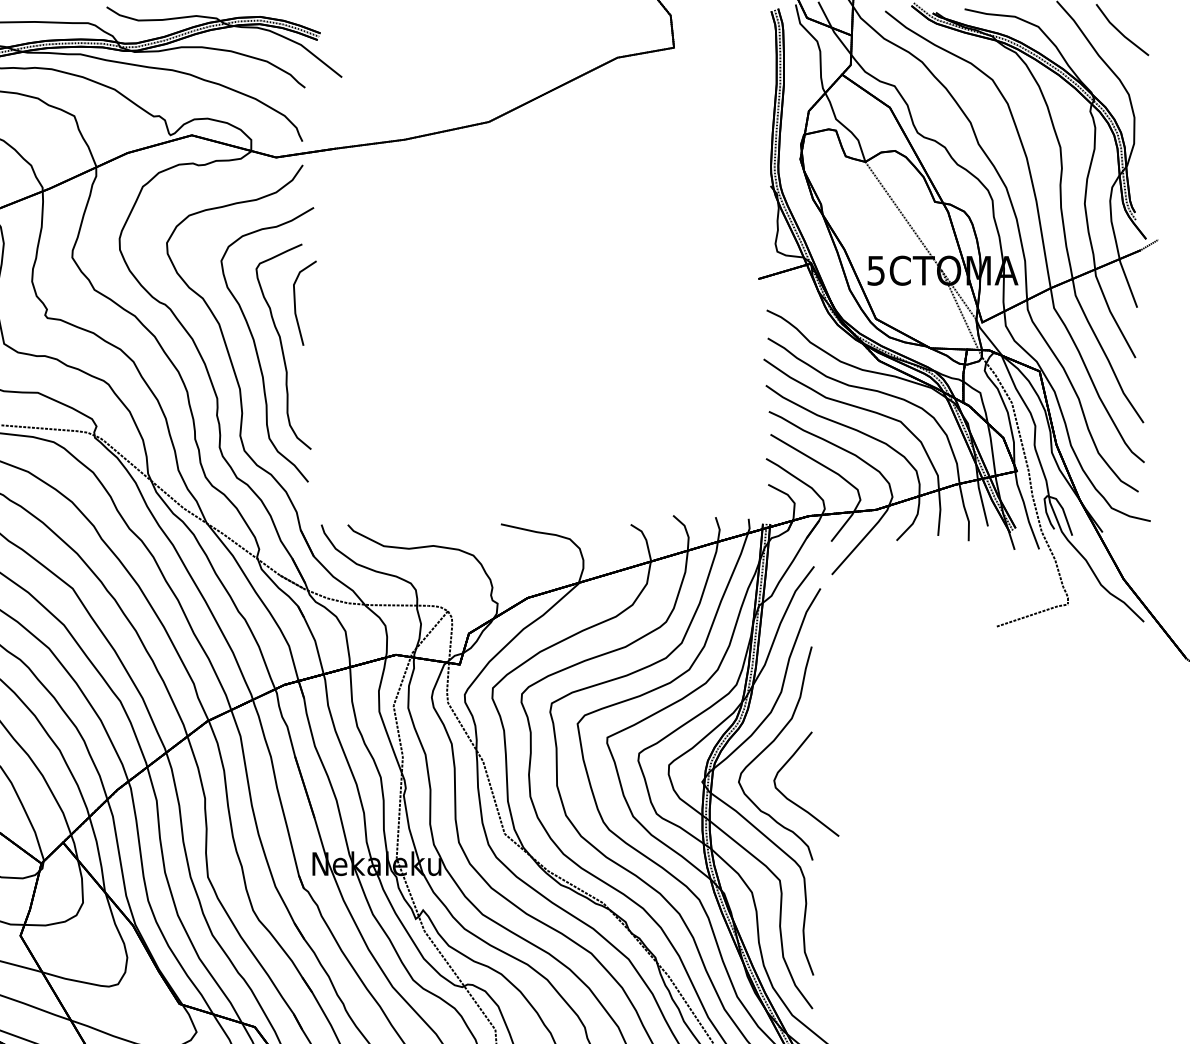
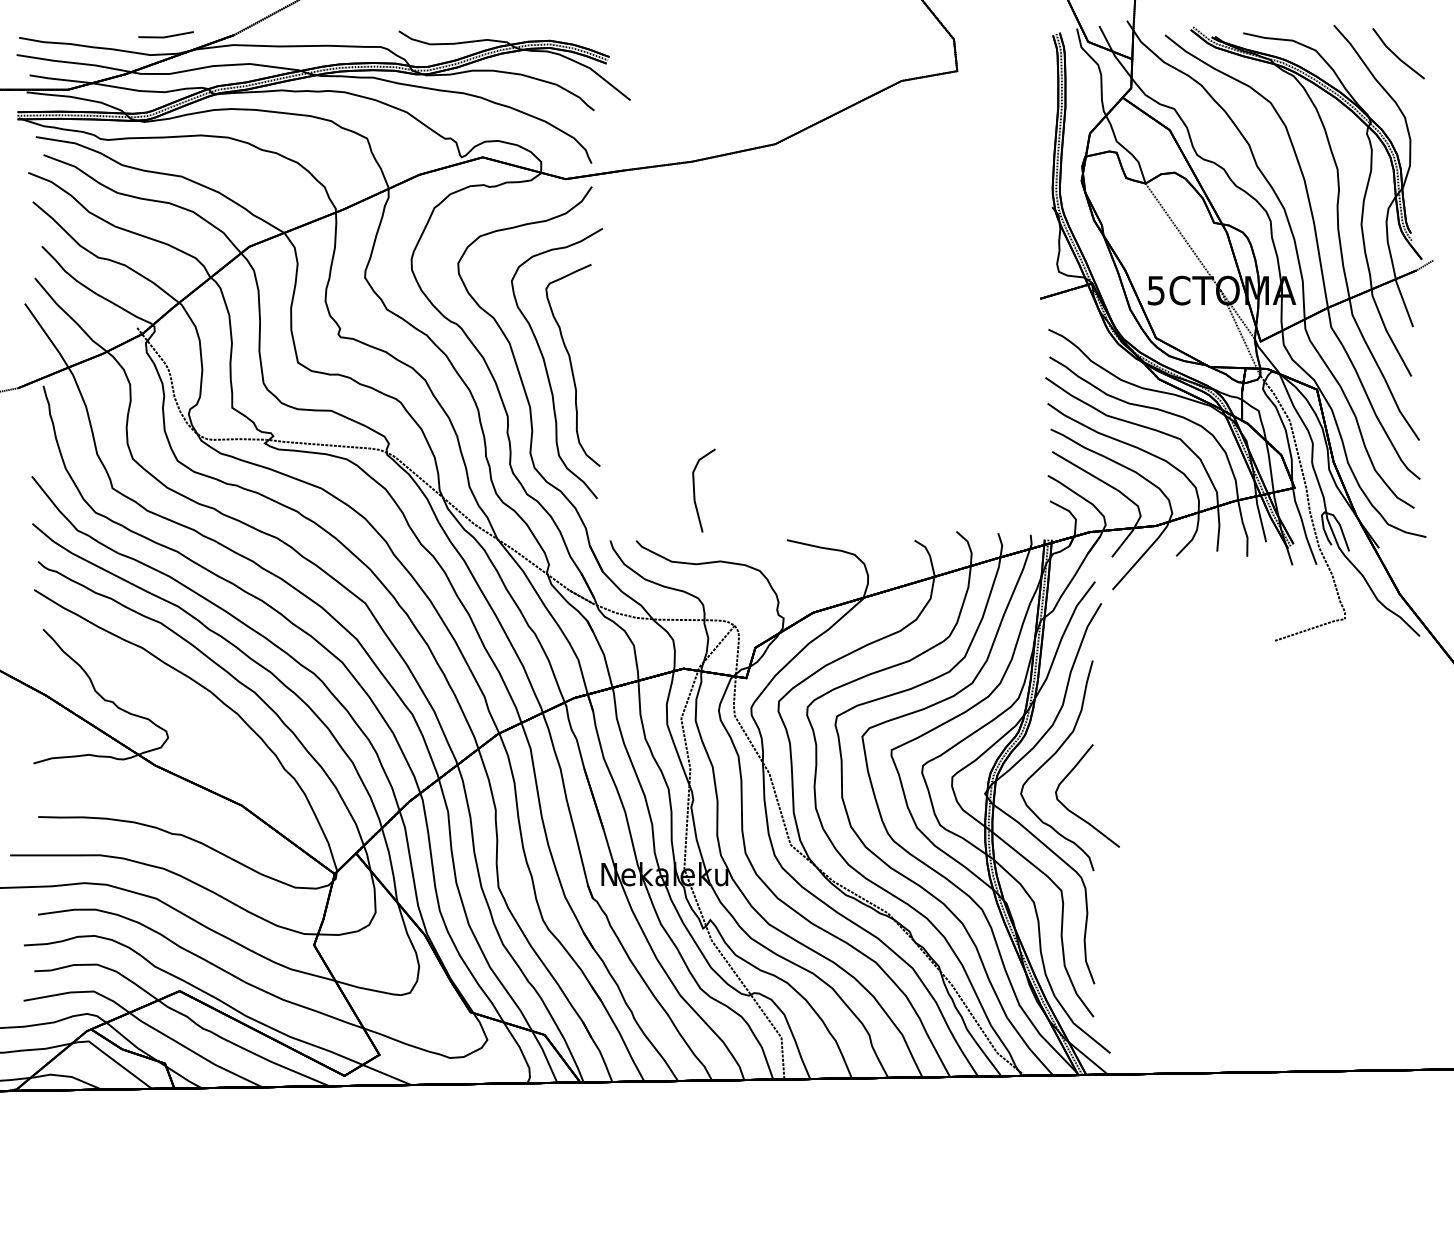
part: (296, 305) -> (695, 492), moved

